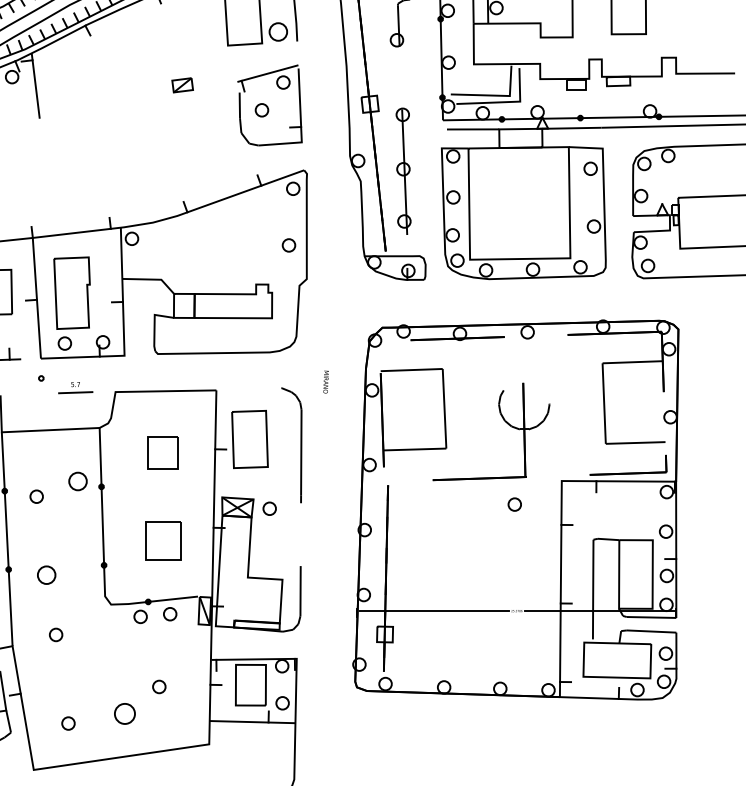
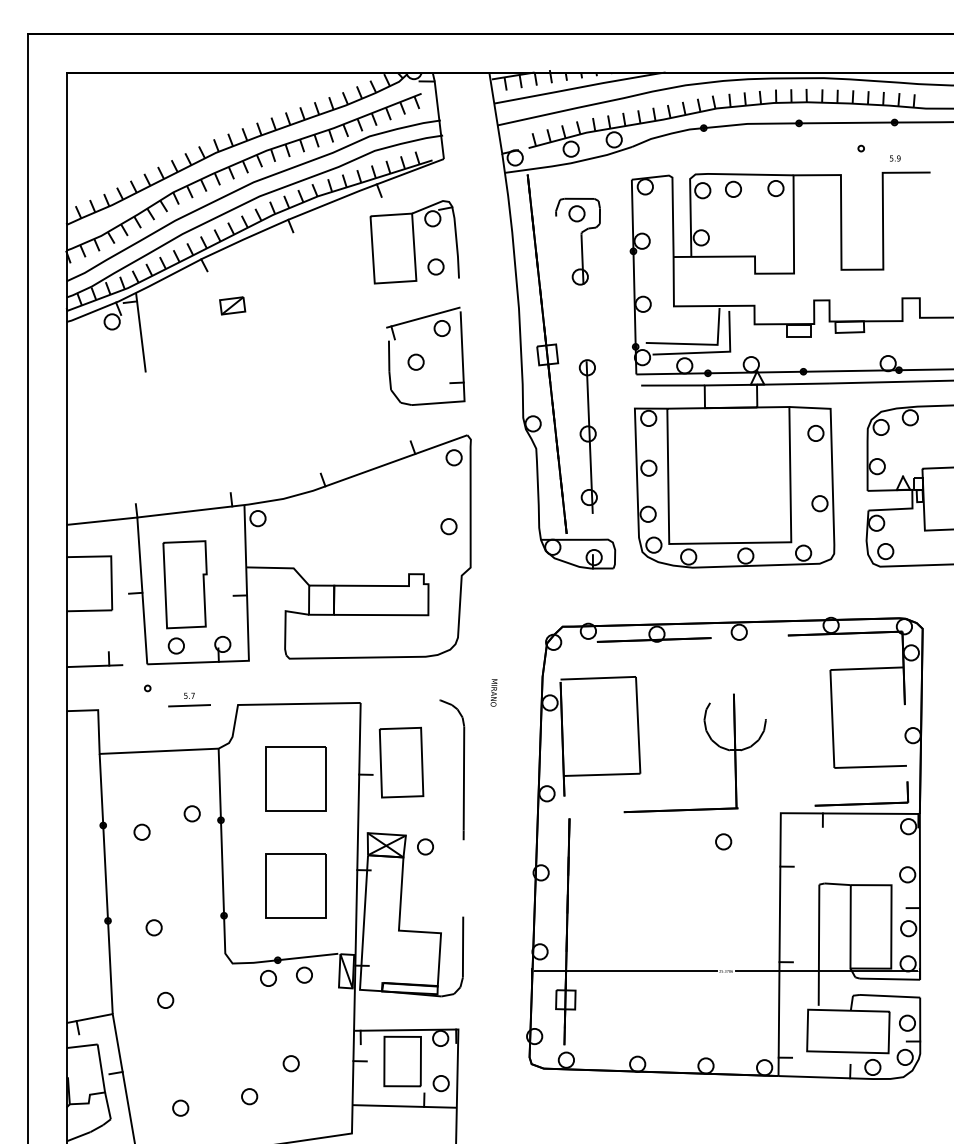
circle: (277, 31) -> (435, 266), size x0.71
part: (182, 85) -> (232, 305), moved
part: (162, 452) -> (295, 778), size x1.67
circle: (77, 481) -> (191, 813), size x0.71
part: (162, 540) -> (295, 885), size x1.43
circle: (46, 574) -> (153, 927), size x0.71
circle: (125, 713) -> (249, 1096), size x0.62

